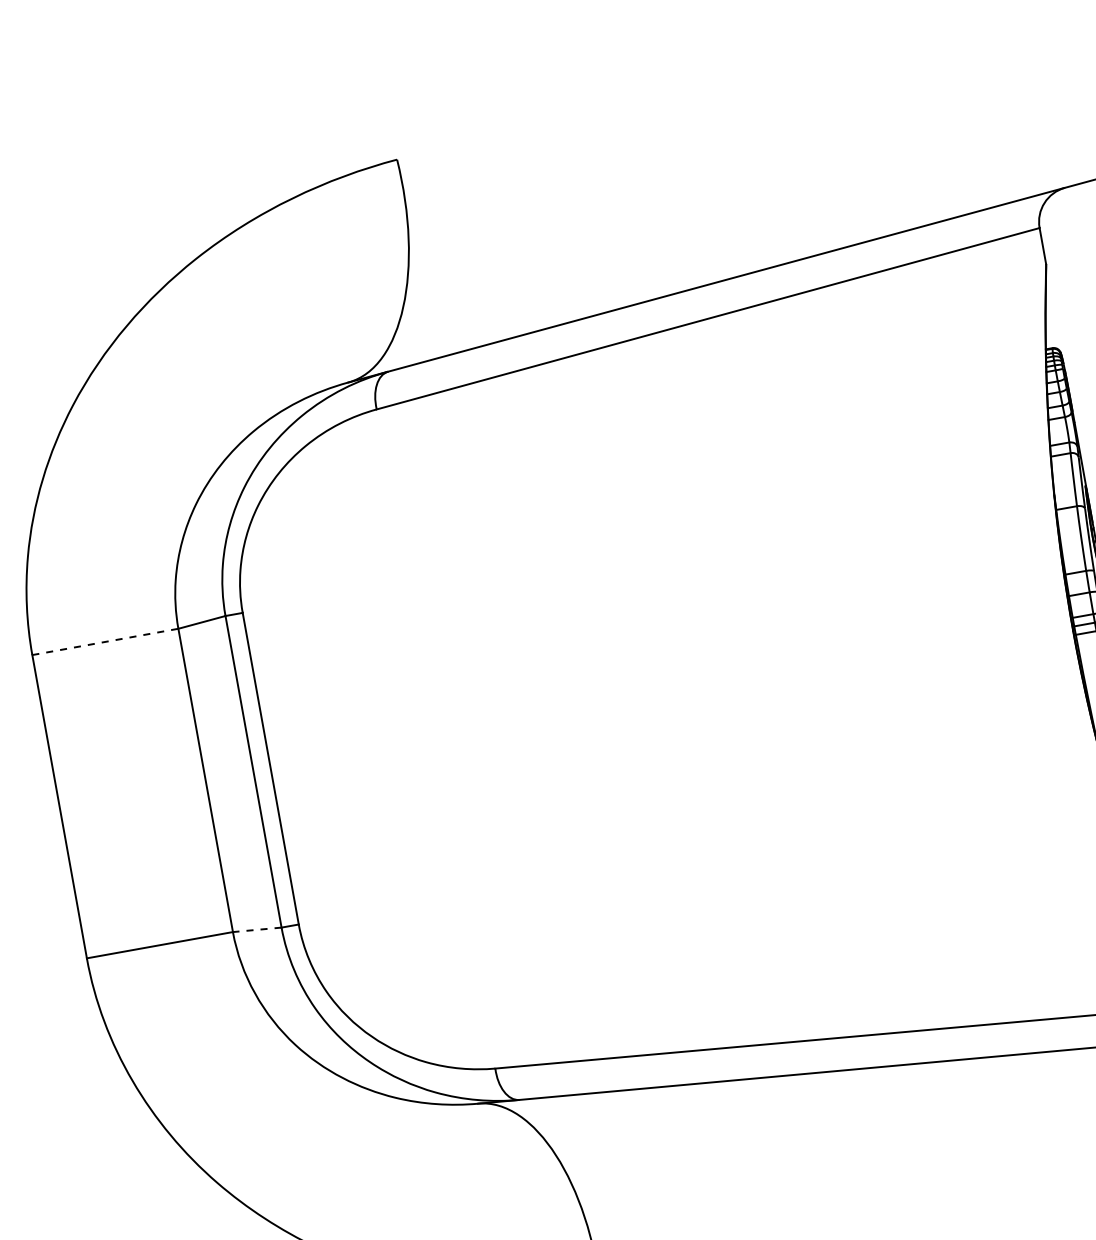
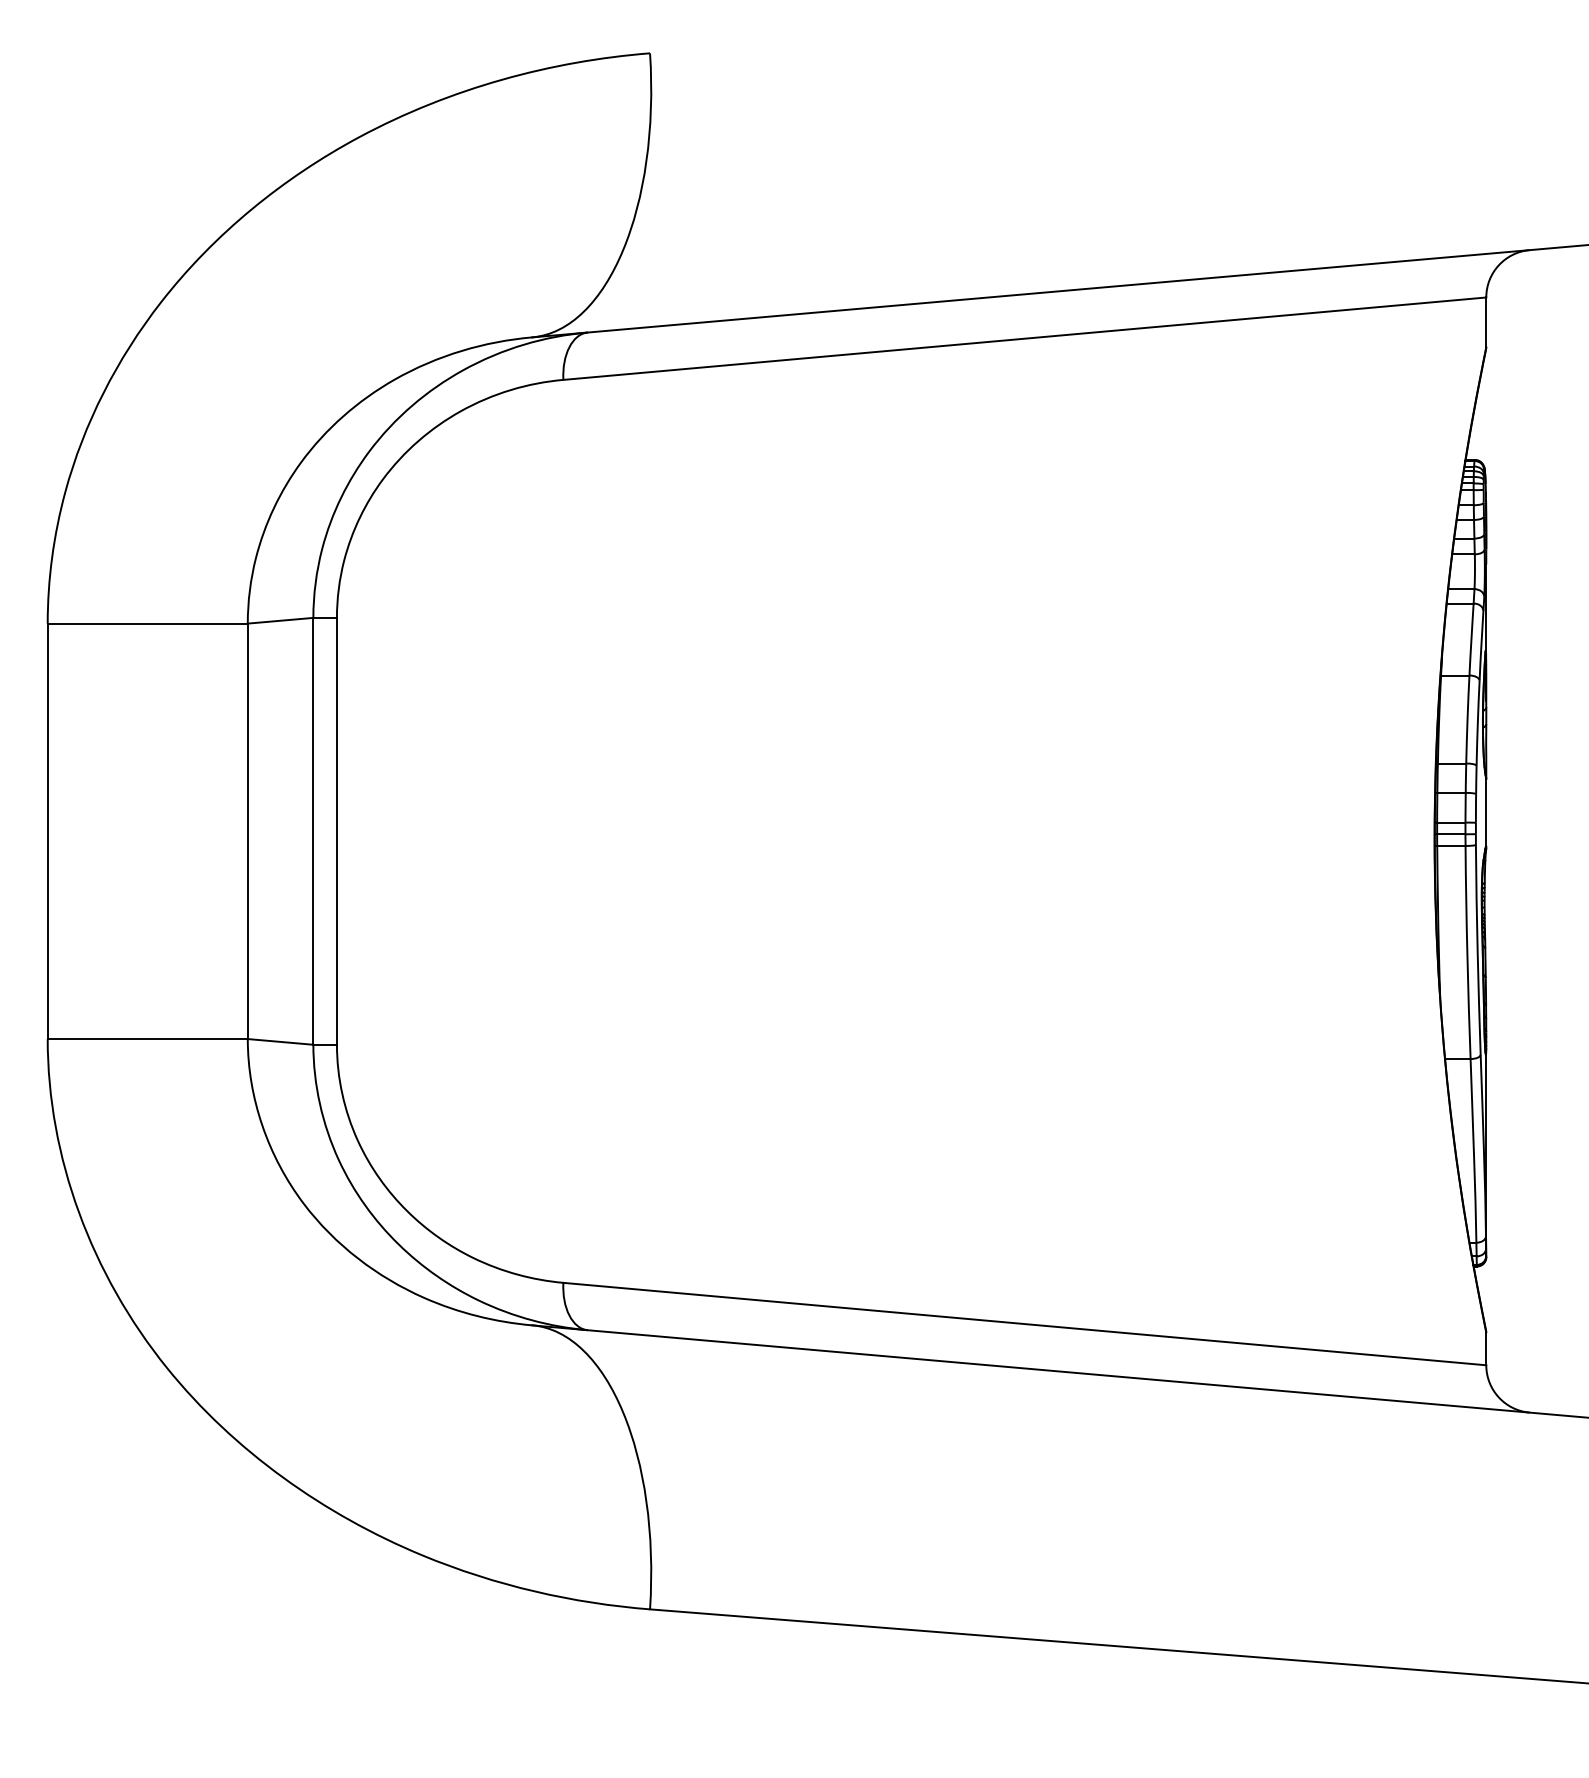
line: (105, 641) -> (148, 623), dashed -> solid
line: (257, 929) -> (280, 1041), dashed -> solid

